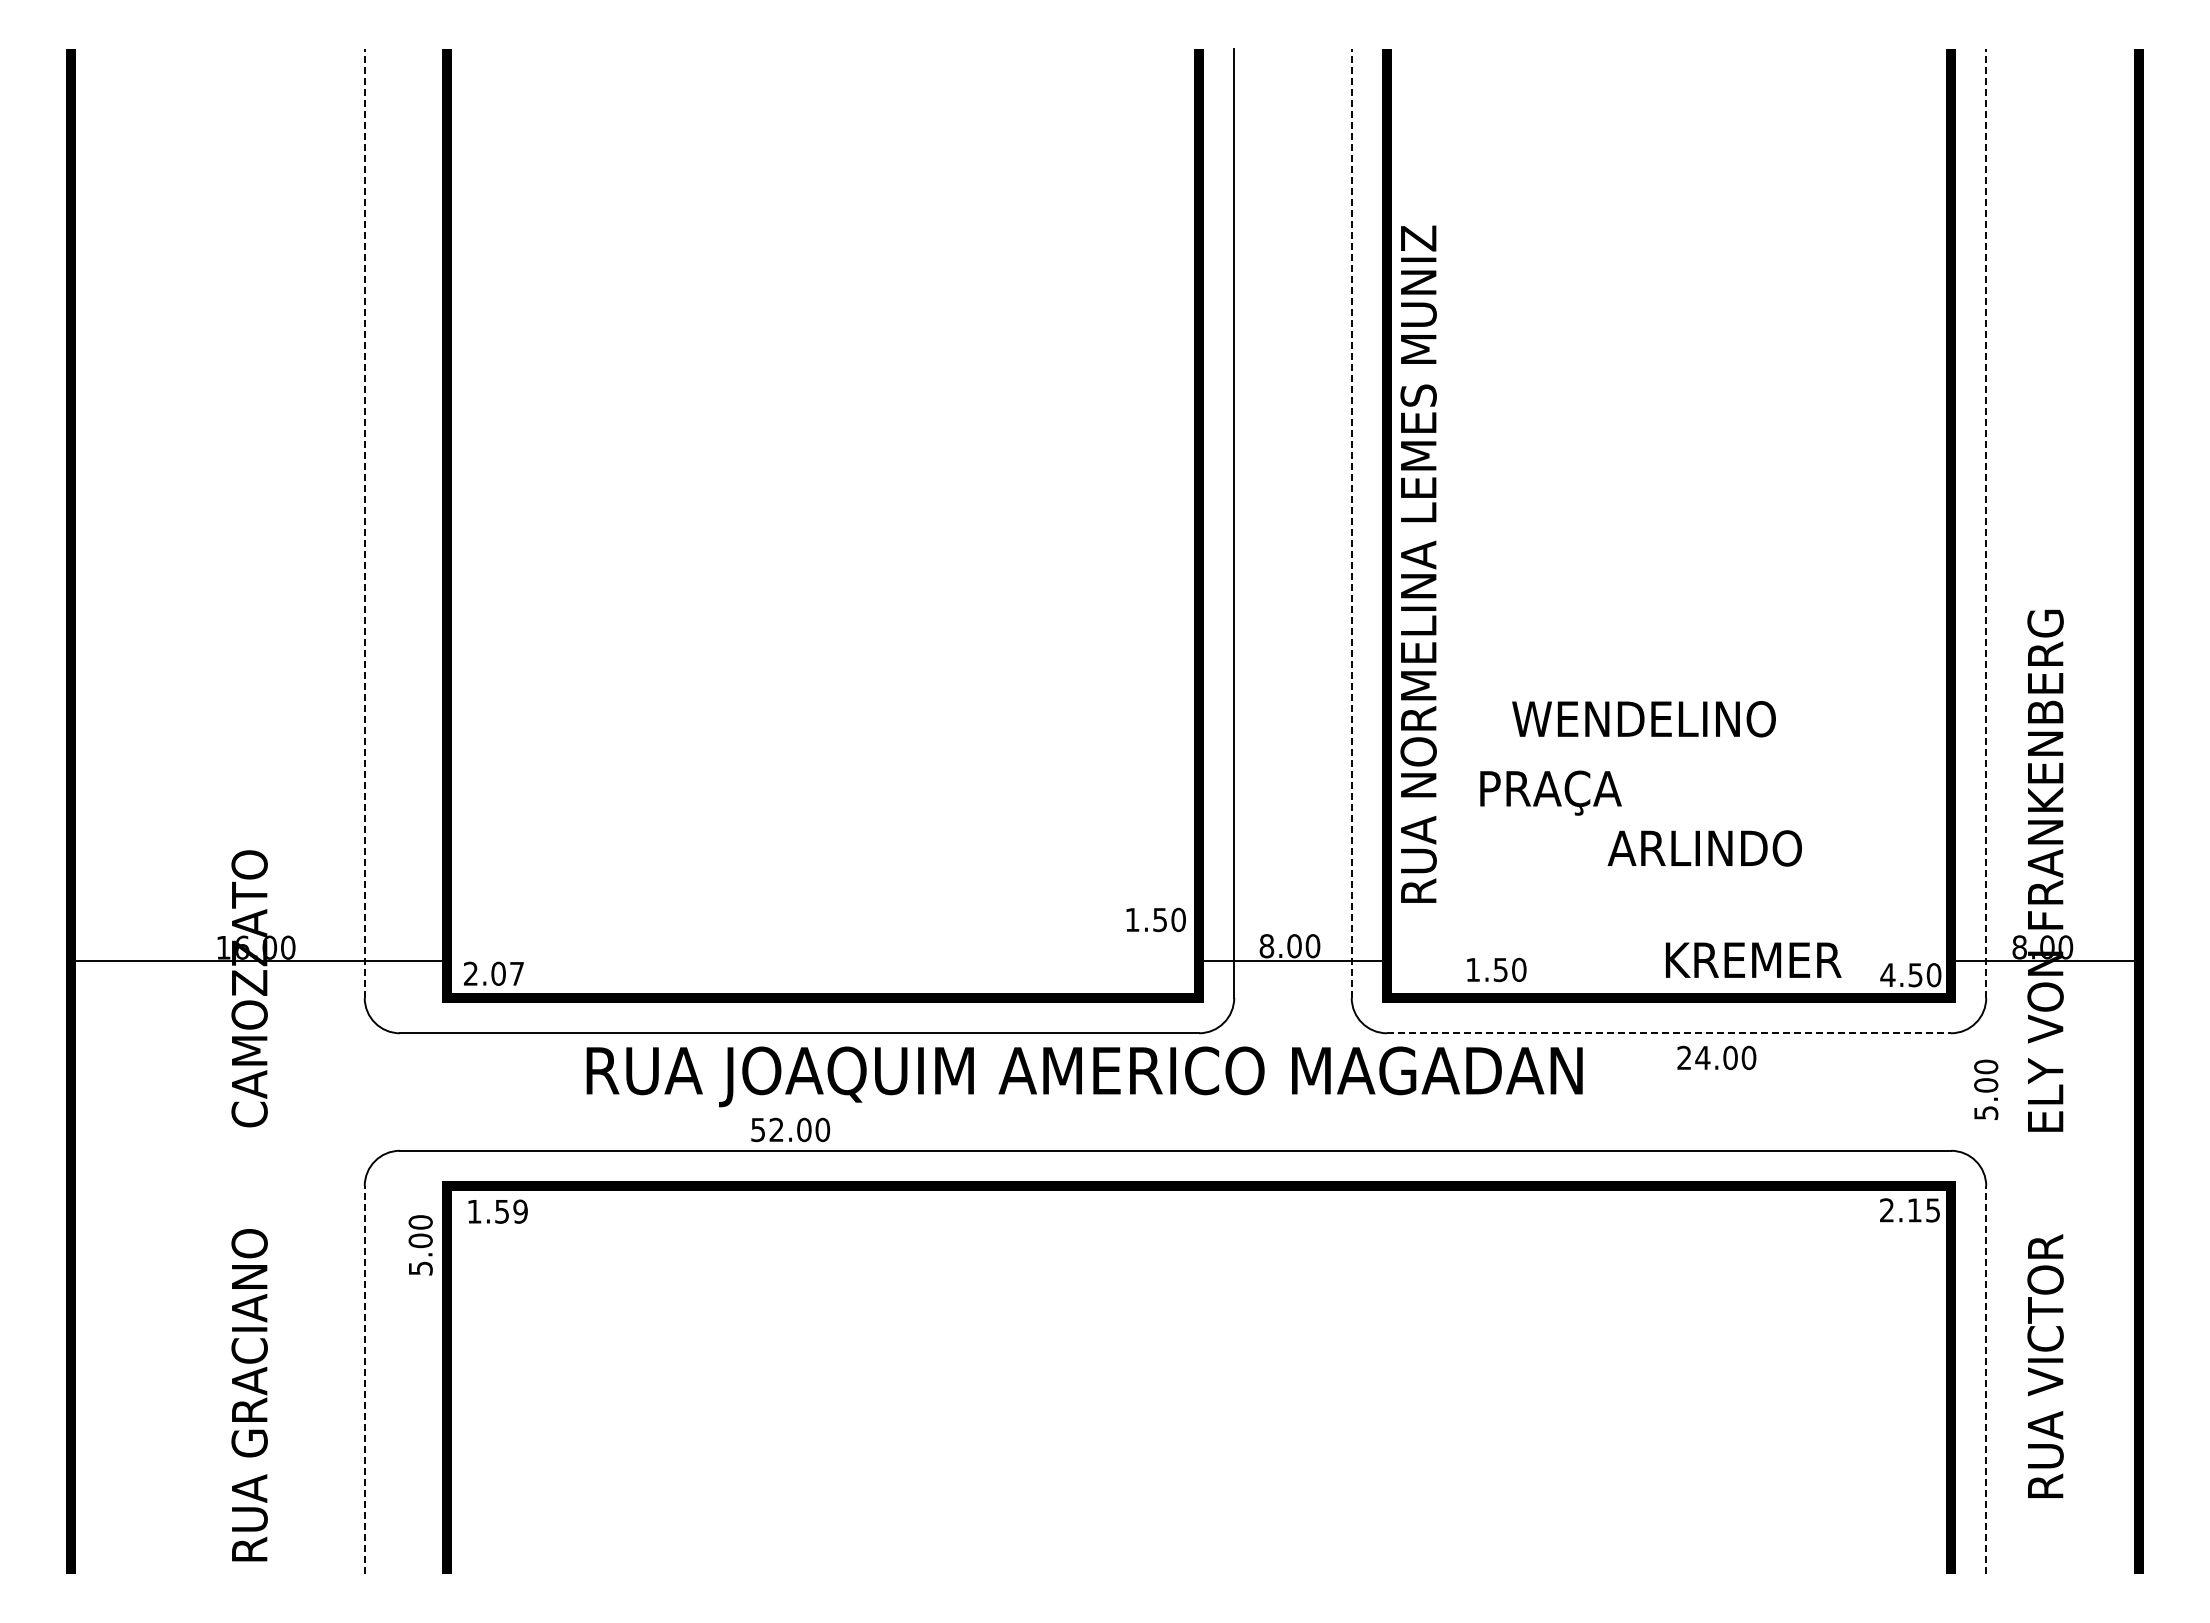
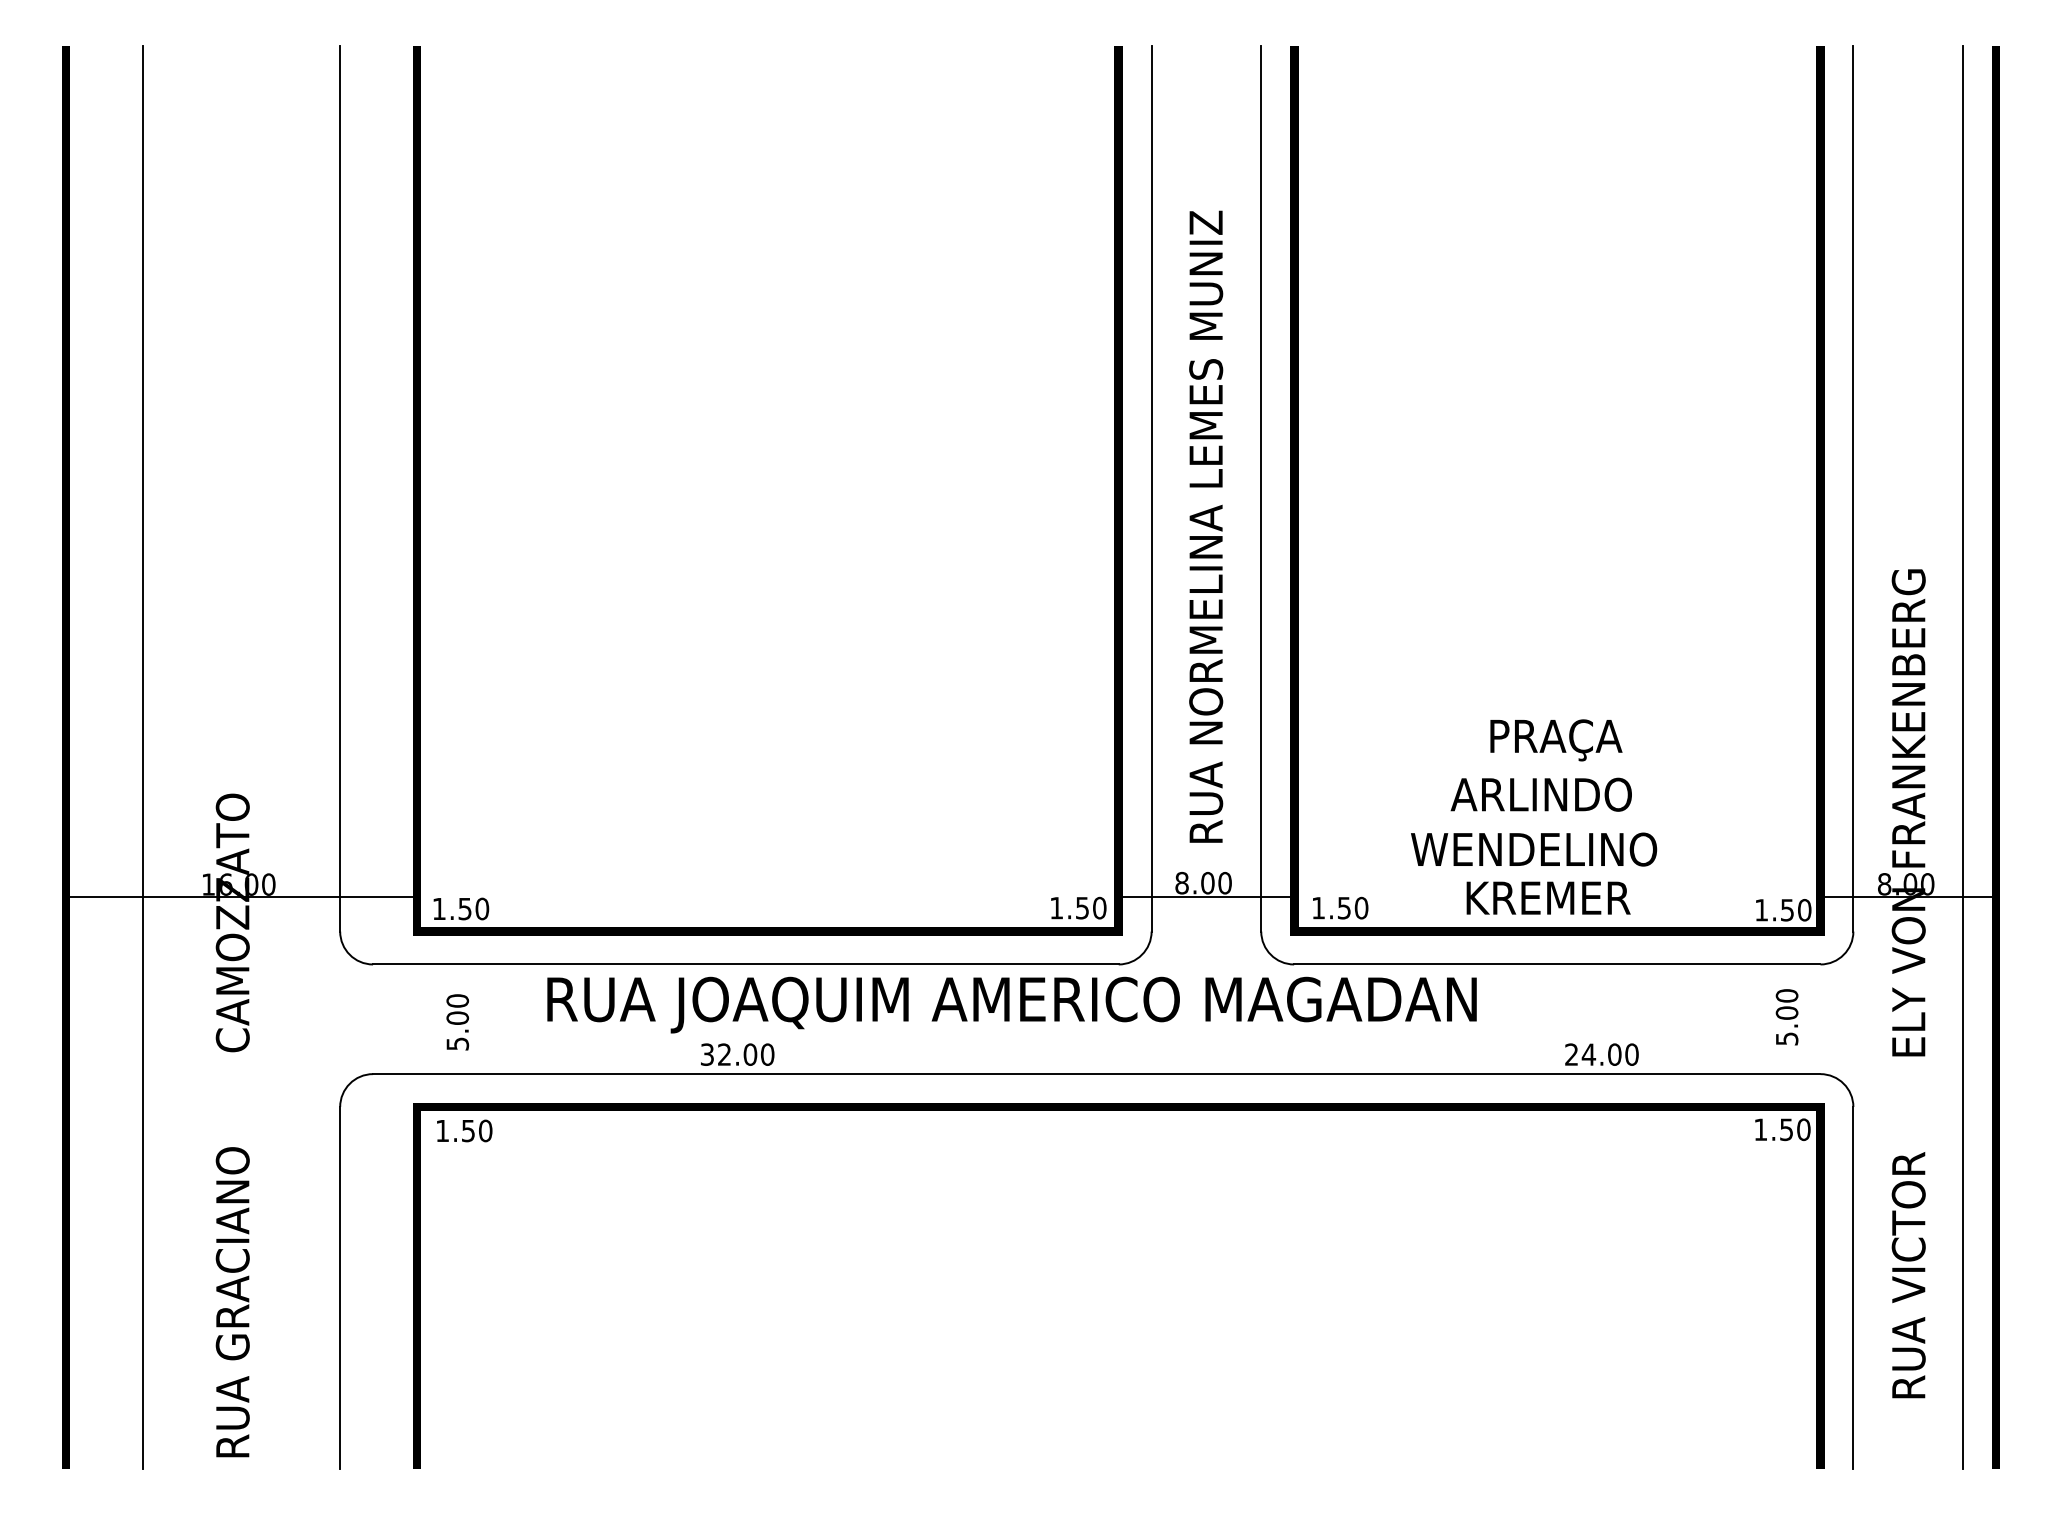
line: (364, 523) -> (339, 488), dashed -> solid
line: (1351, 523) -> (1261, 488), dashed -> solid
line: (1986, 523) -> (1853, 488), dashed -> solid
text: (1418, 563) -> (1205, 526), moved
text: (1643, 719) -> (1533, 849), moved
text: (1550, 792) -> (1555, 739), moved
line: (153, 811) -> (143, 757), added
line: (2103, 811) -> (1962, 757), added
text: (1704, 848) -> (1540, 794), moved
text: (1155, 919) -> (1078, 907), moved
text: (1753, 959) -> (1548, 897), moved
text: (1496, 969) -> (1340, 907), moved
text: (494, 973) -> (461, 908), 2.07 -> 1.50
text: (1887, 974) -> (1761, 909), 4.50 -> 1.50
line: (1669, 1033) -> (1557, 964), dashed -> solid
text: (1716, 1057) -> (1601, 1054), moved
text: (1986, 1089) -> (1787, 1016), moved
text: (758, 1129) -> (707, 1054), 52.00 -> 32.00
text: (1910, 1210) -> (1782, 1129), 2.15 -> 1.50
text: (520, 1211) -> (485, 1130), 1.59 -> 1.50
text: (420, 1245) -> (457, 1022), moved
line: (364, 1379) -> (339, 1287), dashed -> solid
line: (1986, 1379) -> (1853, 1287), dashed -> solid

